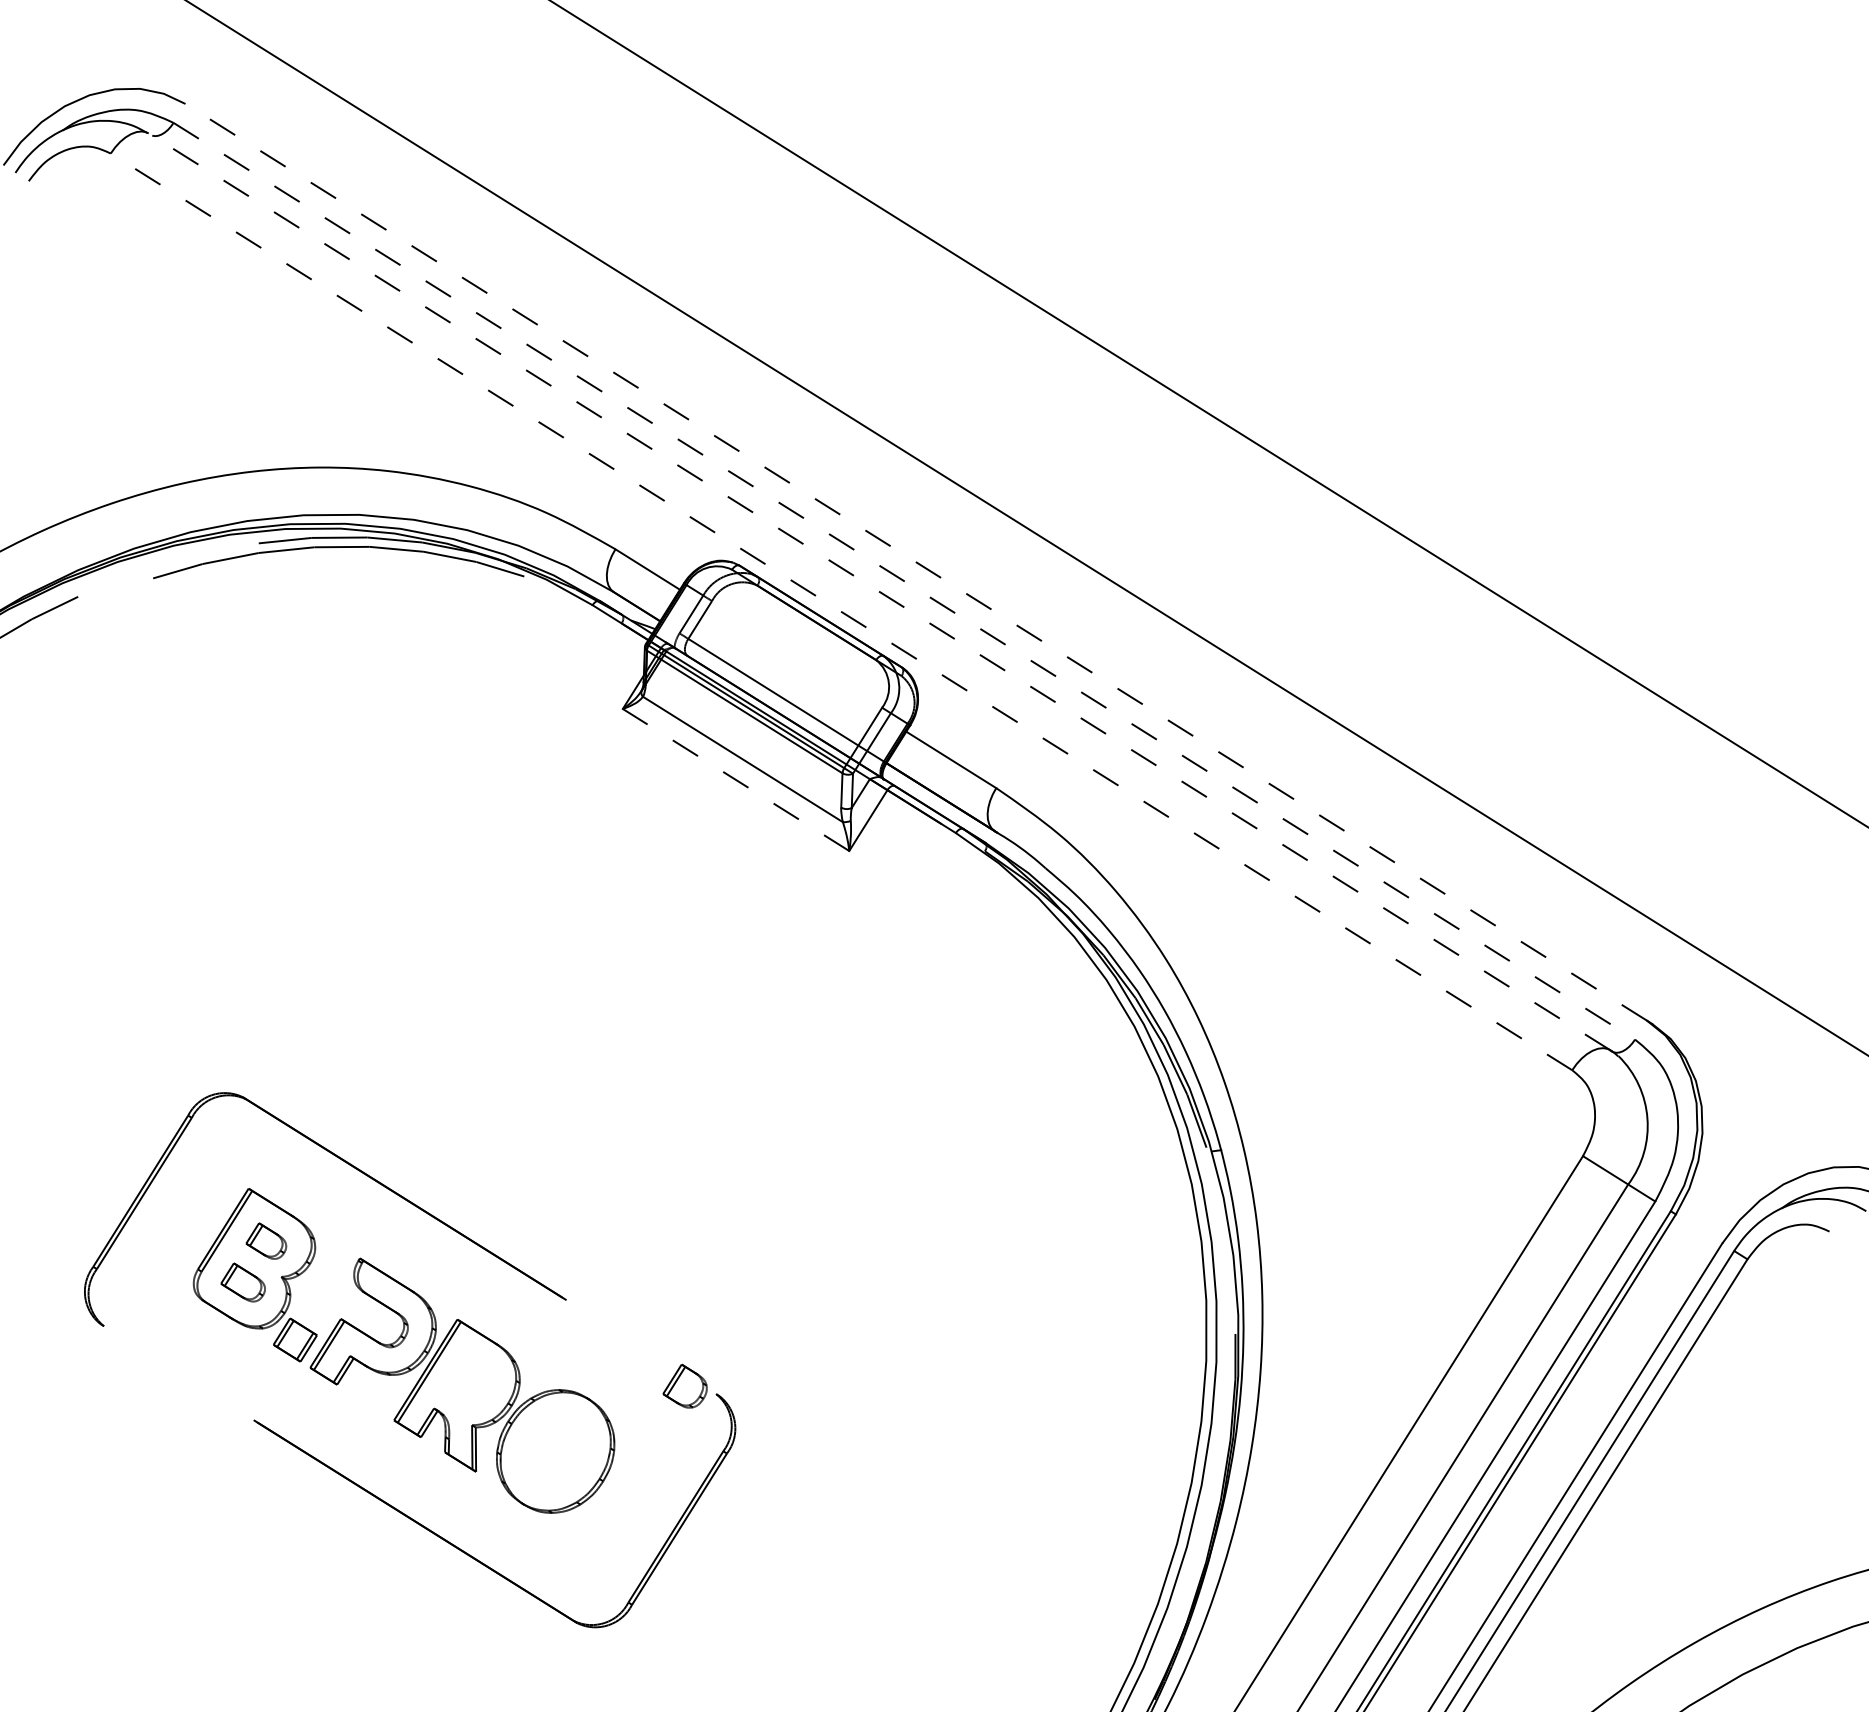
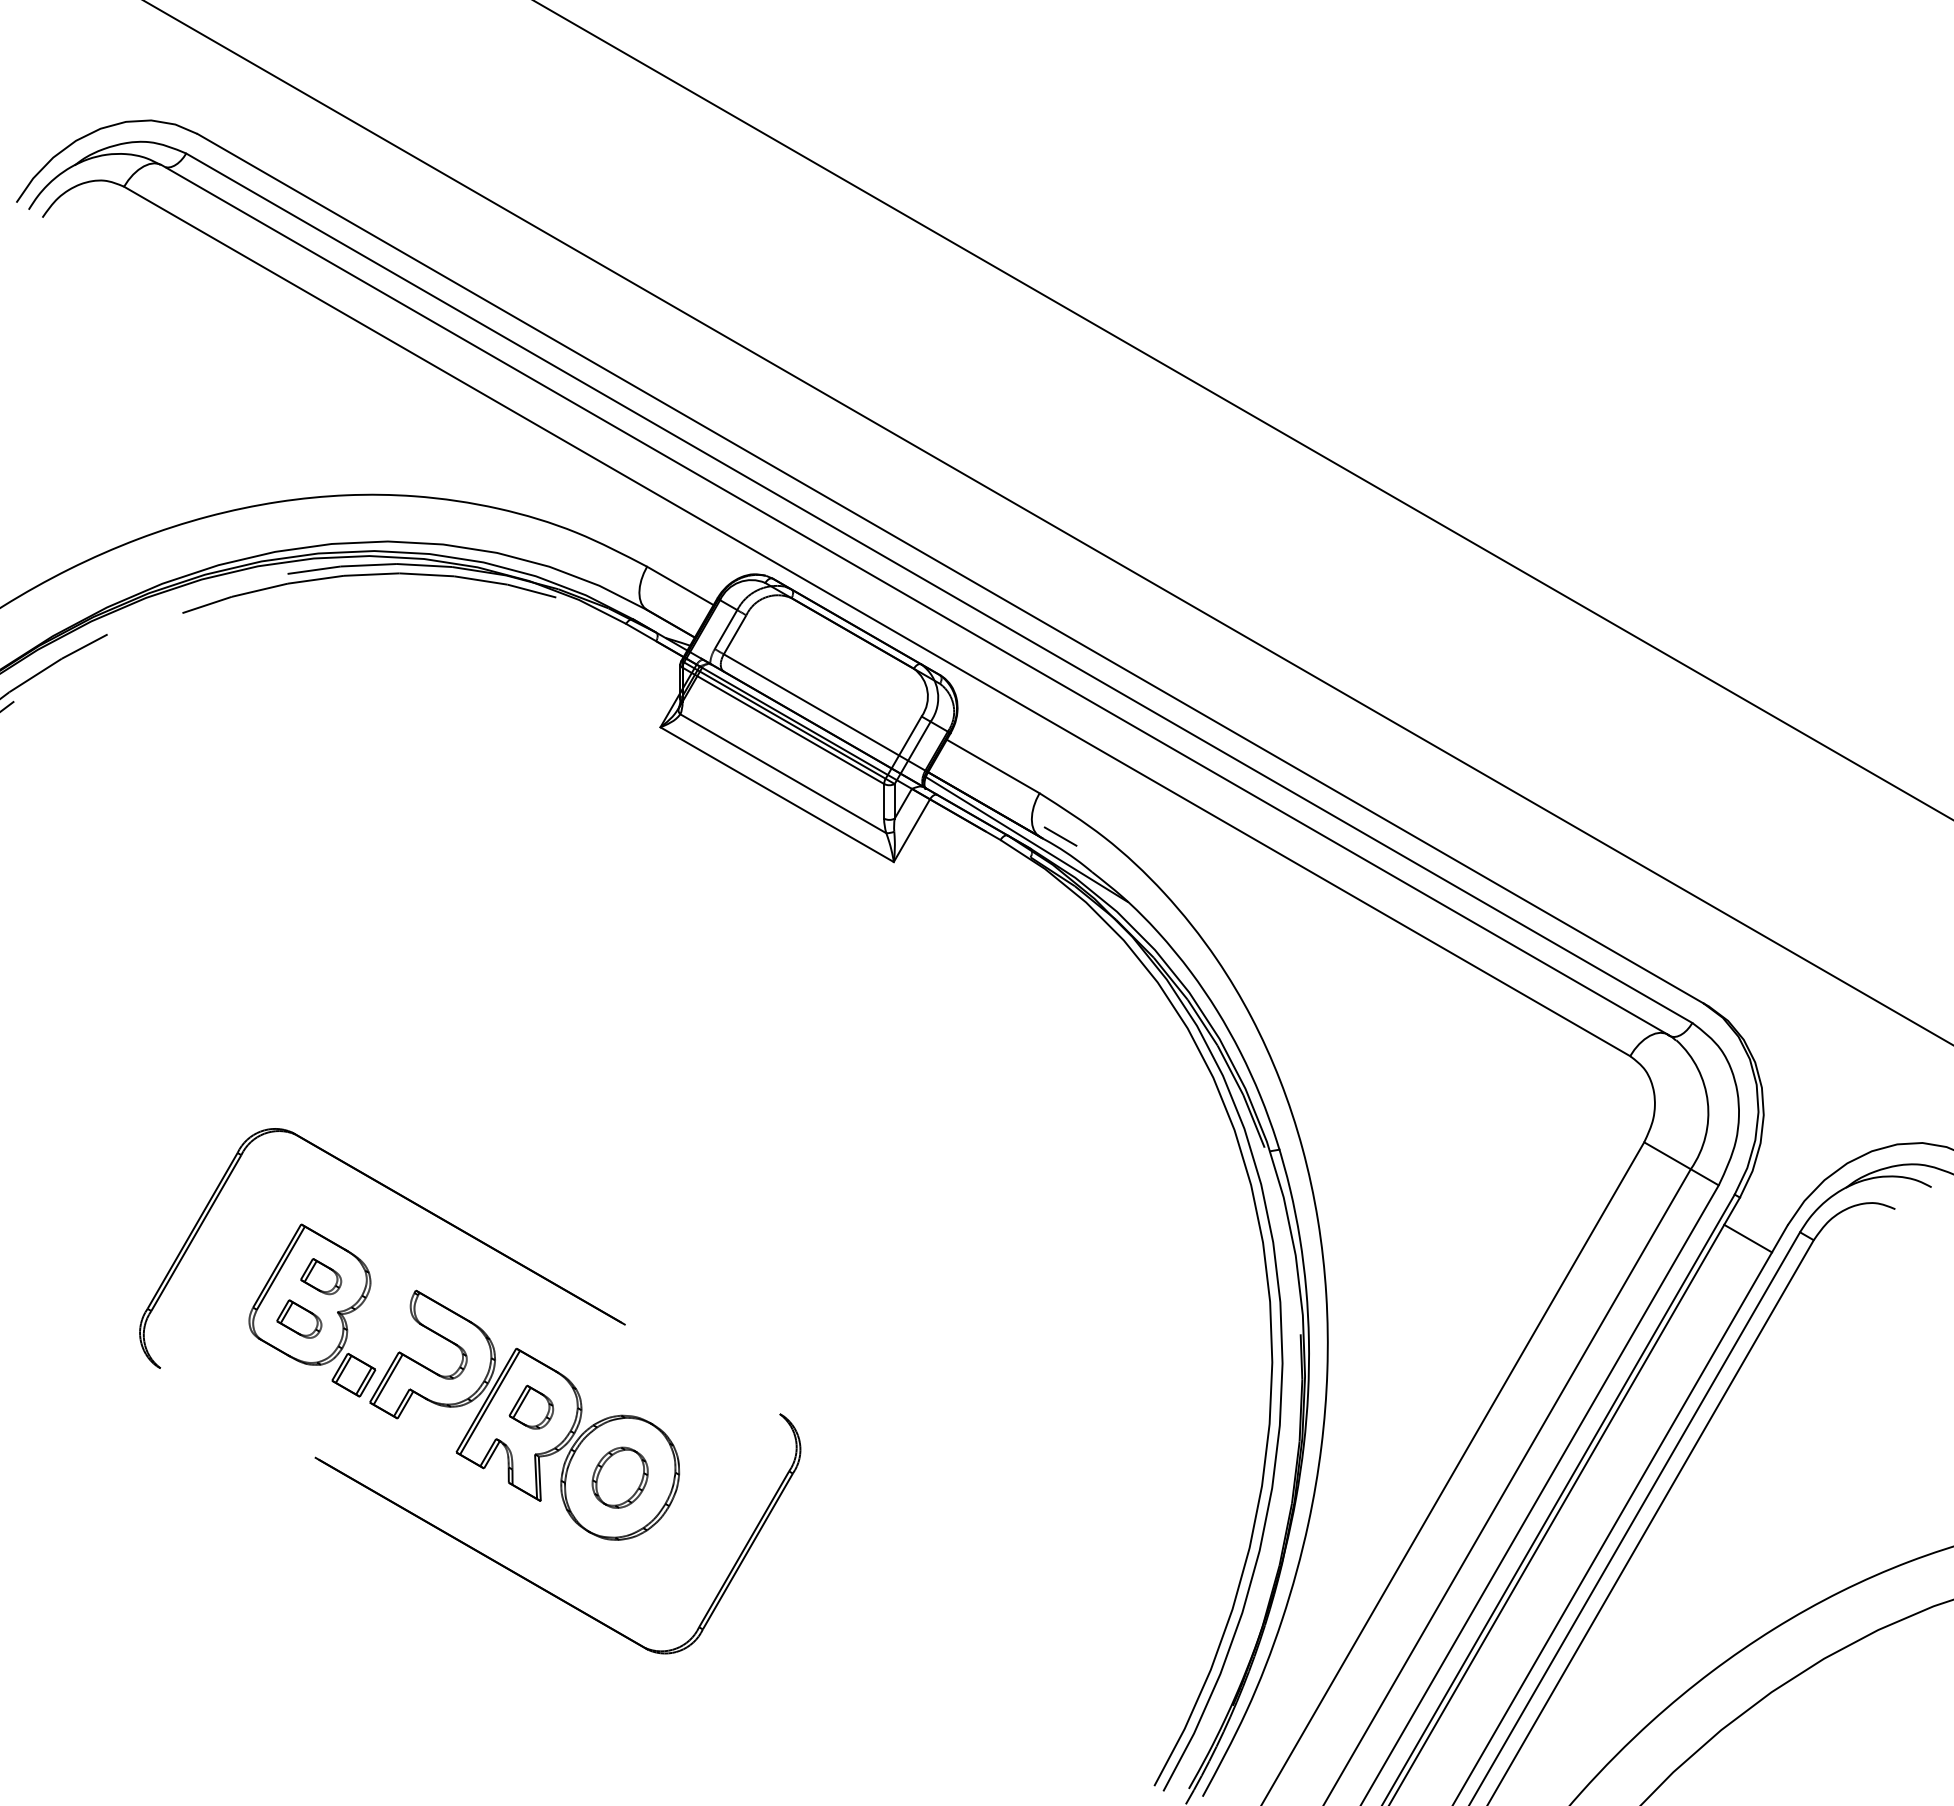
line: (916, 562) -> (950, 568), dashed -> solid
line: (904, 581) -> (939, 588), dashed -> solid
line: (879, 591) -> (914, 599), dashed -> solid
line: (841, 611) -> (877, 621), dashed -> solid
line: (736, 779) -> (777, 794), dashed -> solid
line: (1015, 831) -> (1060, 836), added
line: (981, 833) -> (1026, 839), added
line: (1682, 1255) -> (1748, 1238), added
part: (685, 1385) -> (531, 1406), moved
part: (554, 1451) -> (619, 1477), added

